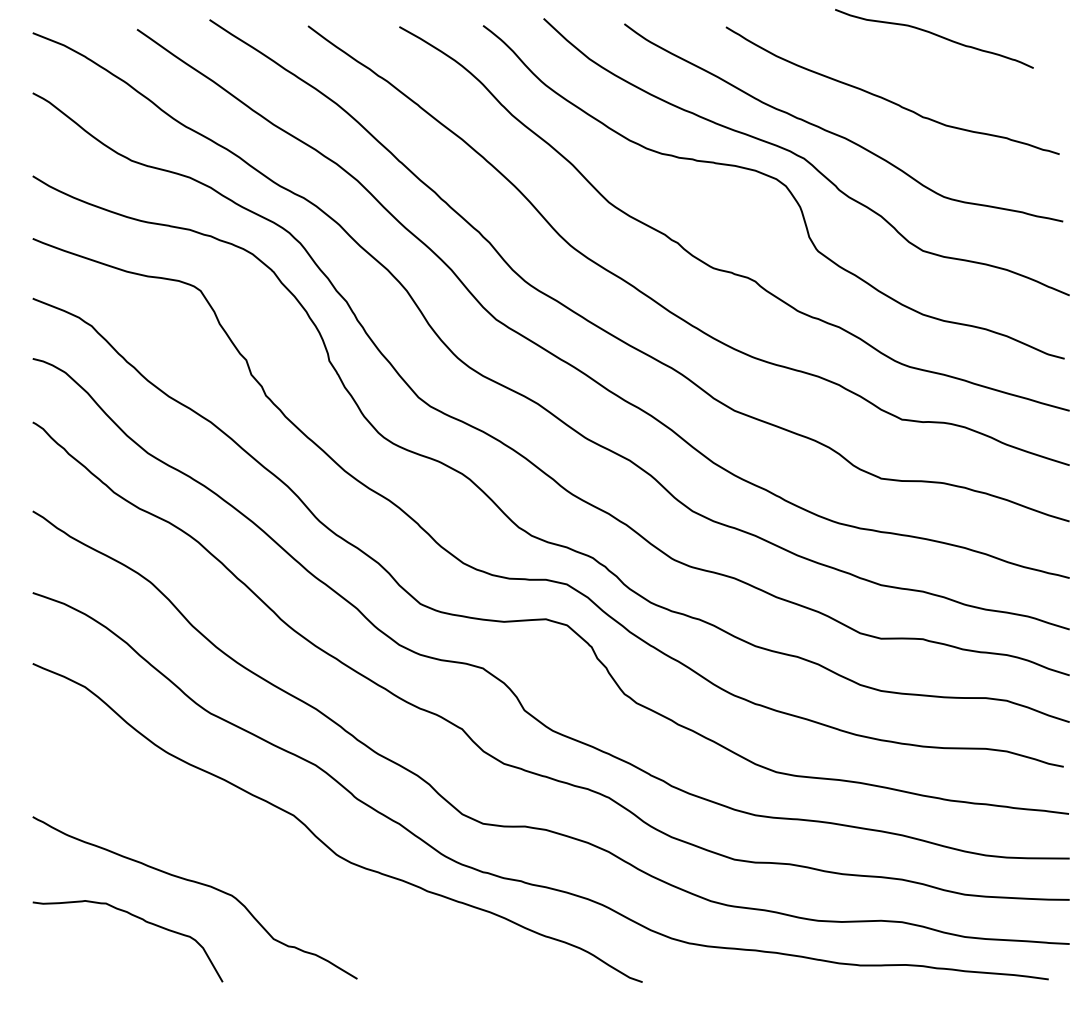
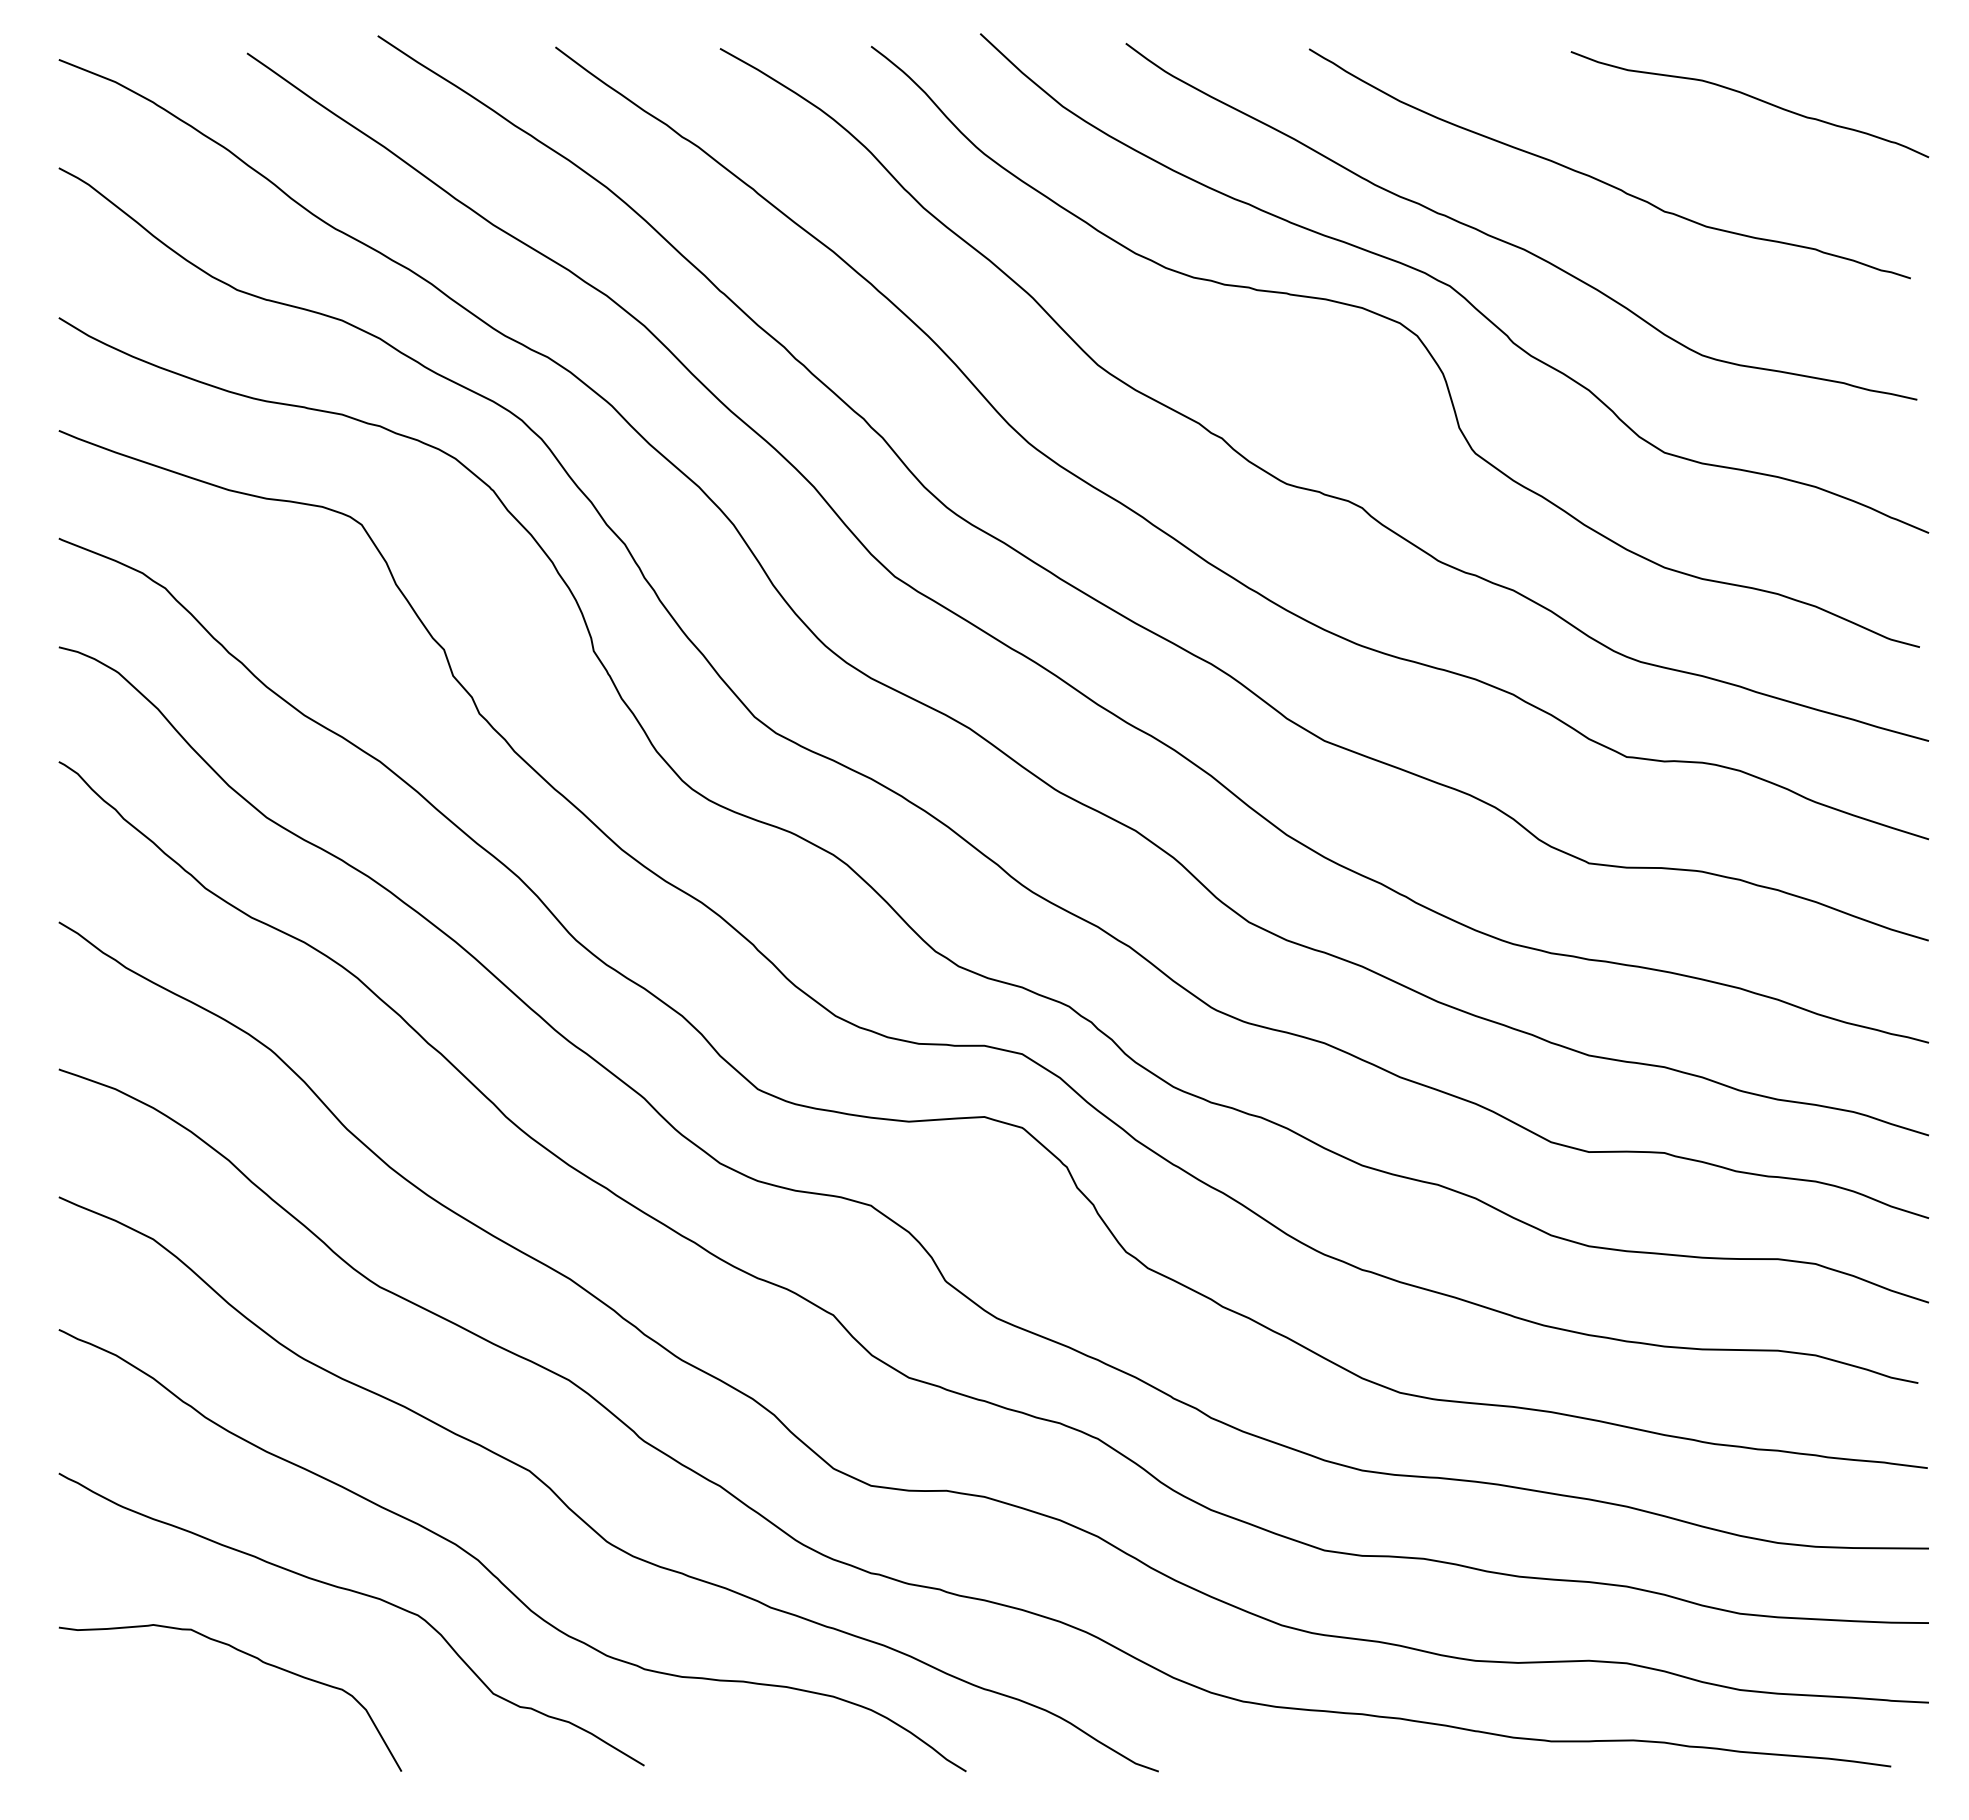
curve: (934, 35) -> (1750, 98), moved
curve: (272, 870) -> (491, 1570), added

